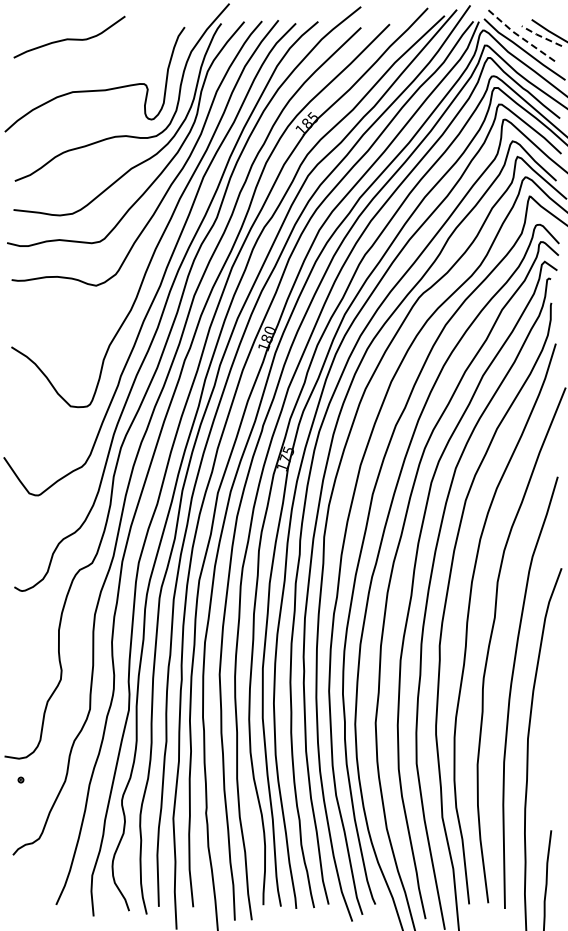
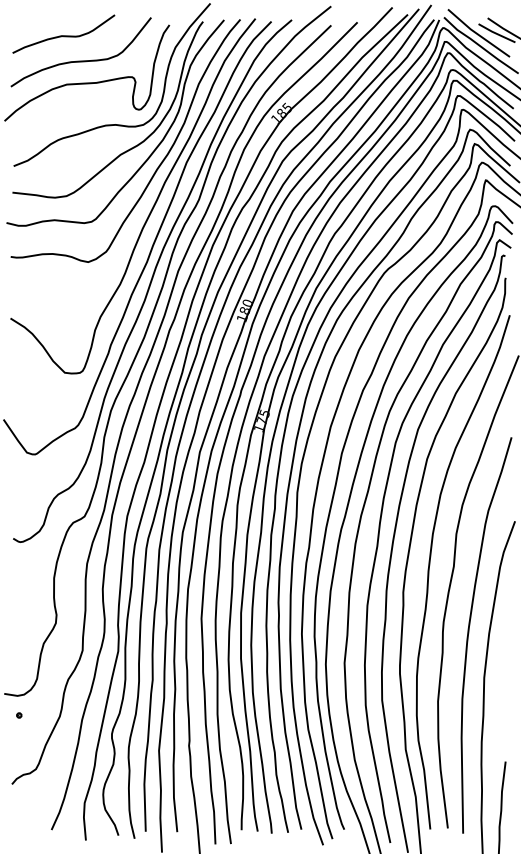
line: (540, 36) -> (495, 33), dashed -> solid
line: (521, 37) -> (478, 34), dashed -> solid
curve: (91, 65) -> (83, 60), added

